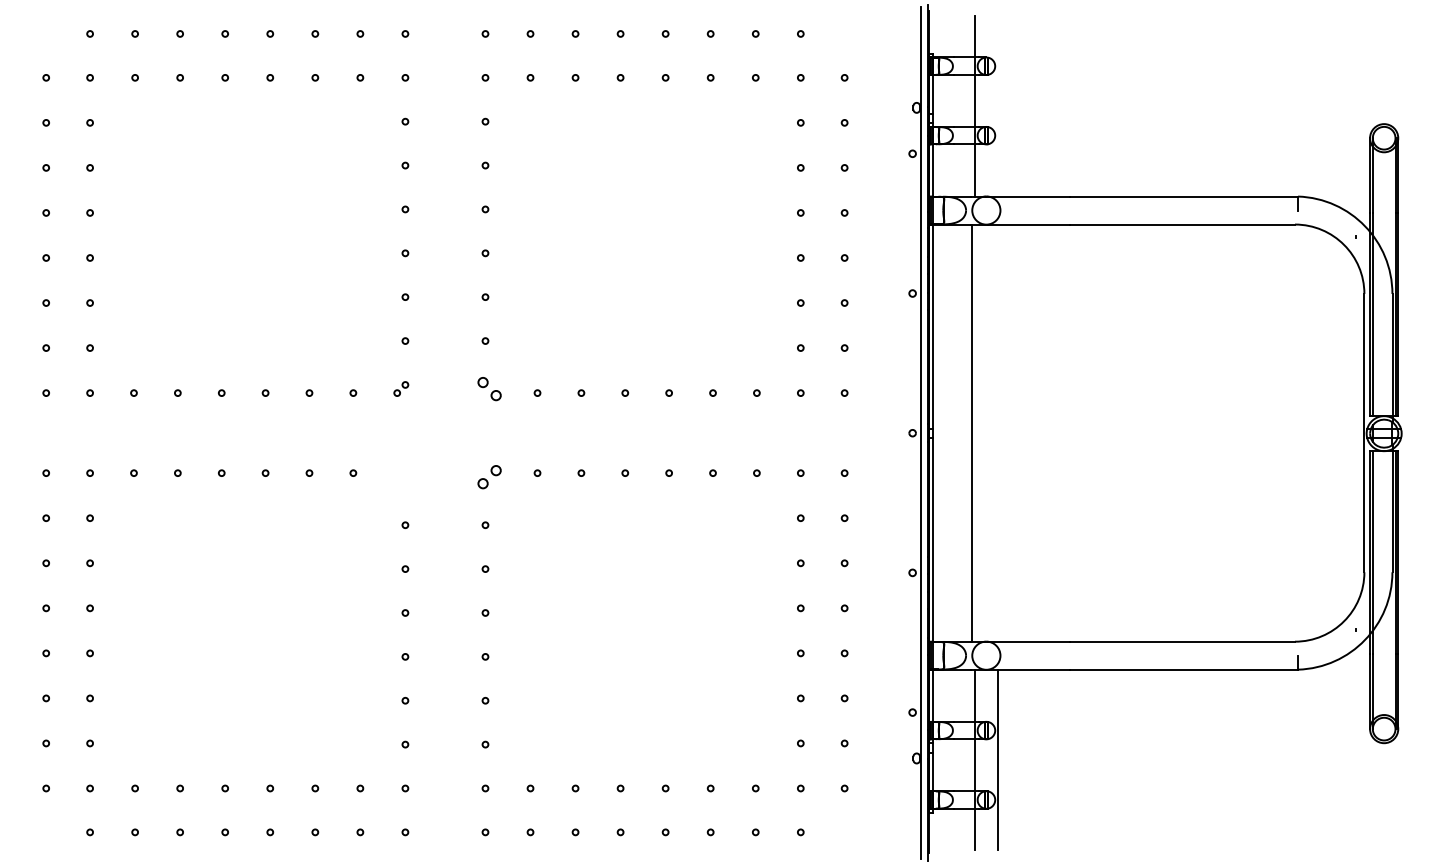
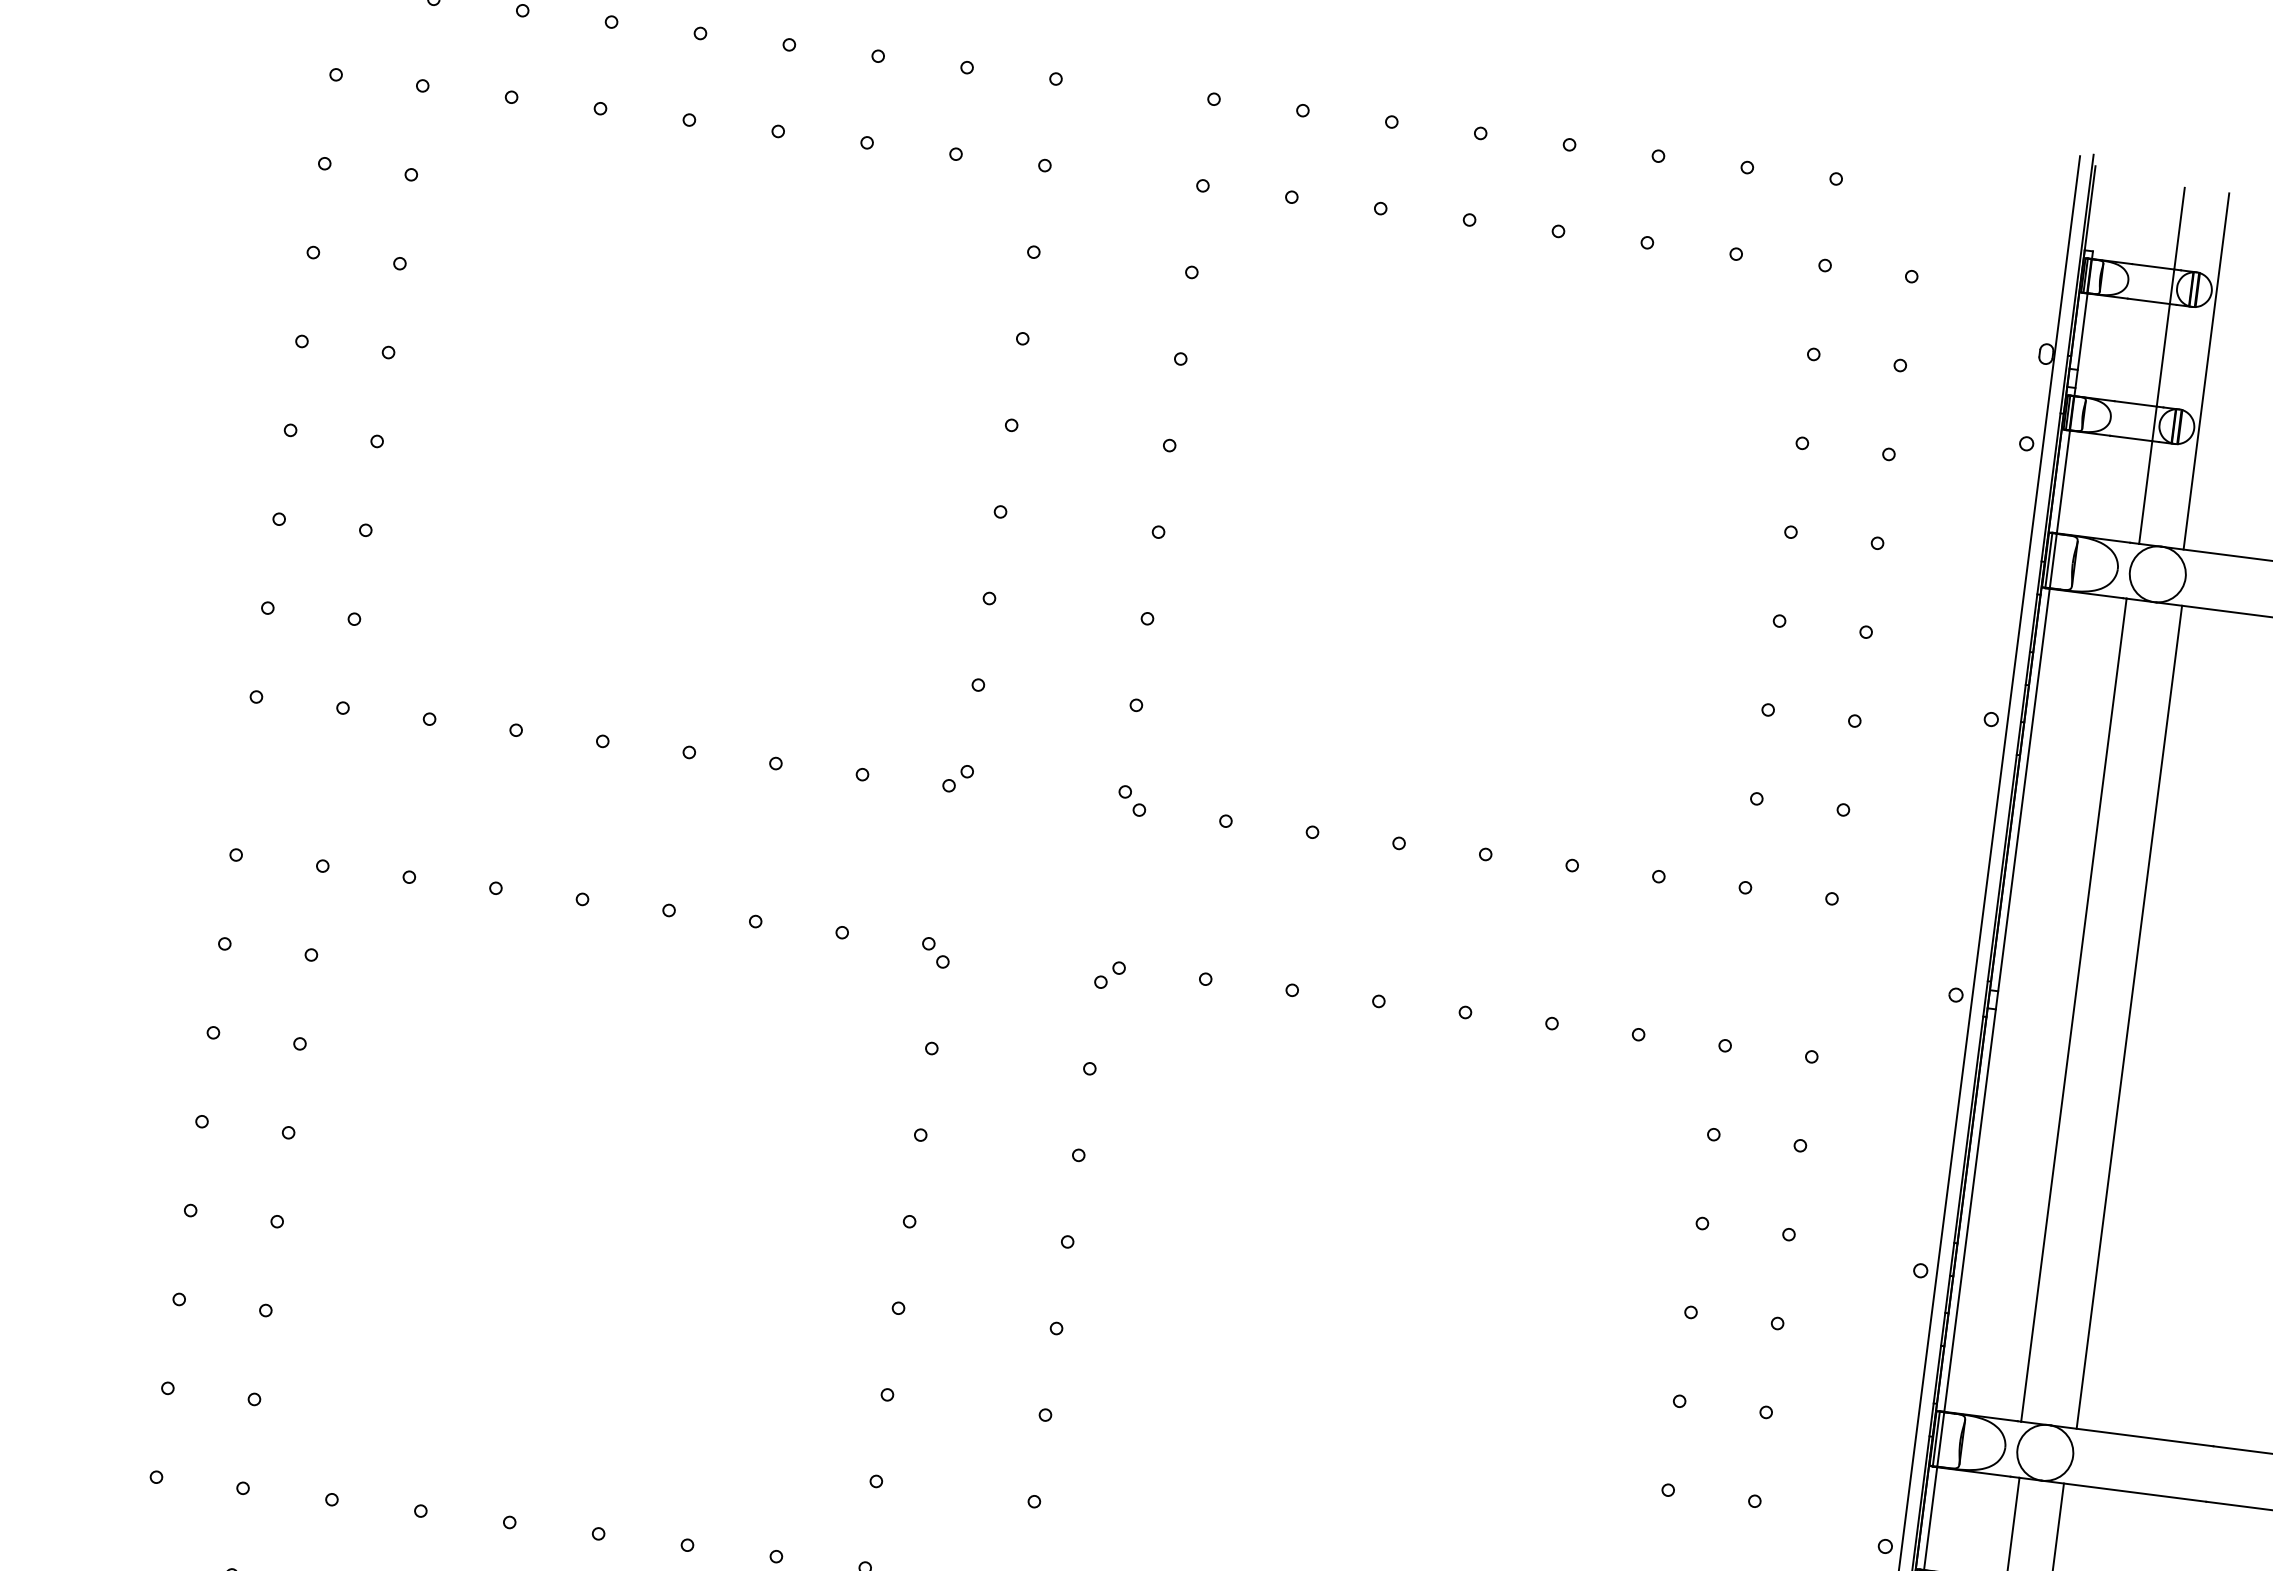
line: (997, 106) -> (2206, 371), added
part: (489, 388) -> (1132, 799), size x0.62
line: (1000, 432) -> (2129, 1015), added
part: (401, 477) -> (936, 953), added
part: (489, 477) -> (1109, 975), size x0.62

